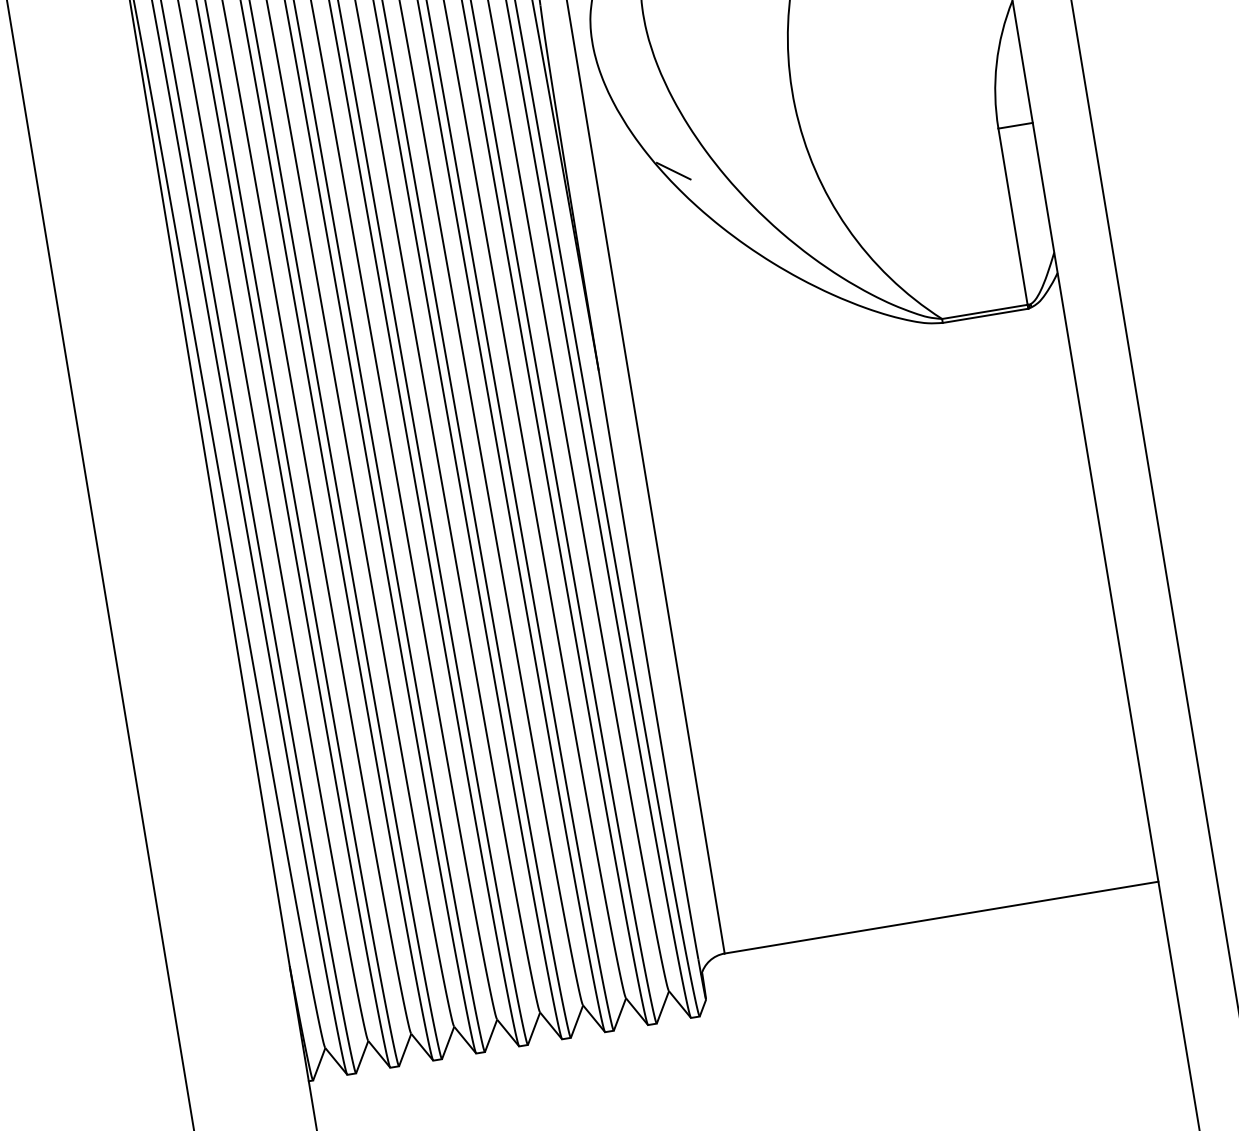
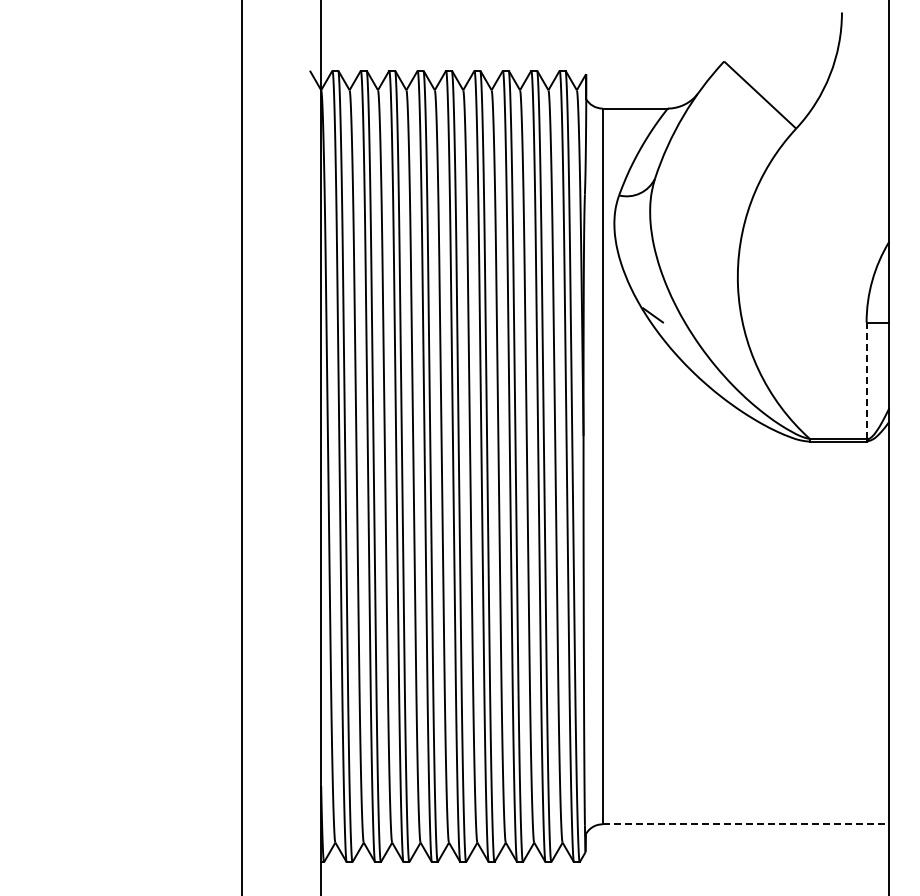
line: (1012, 216) -> (866, 380), solid -> dashed
line: (942, 917) -> (746, 824), solid -> dashed

